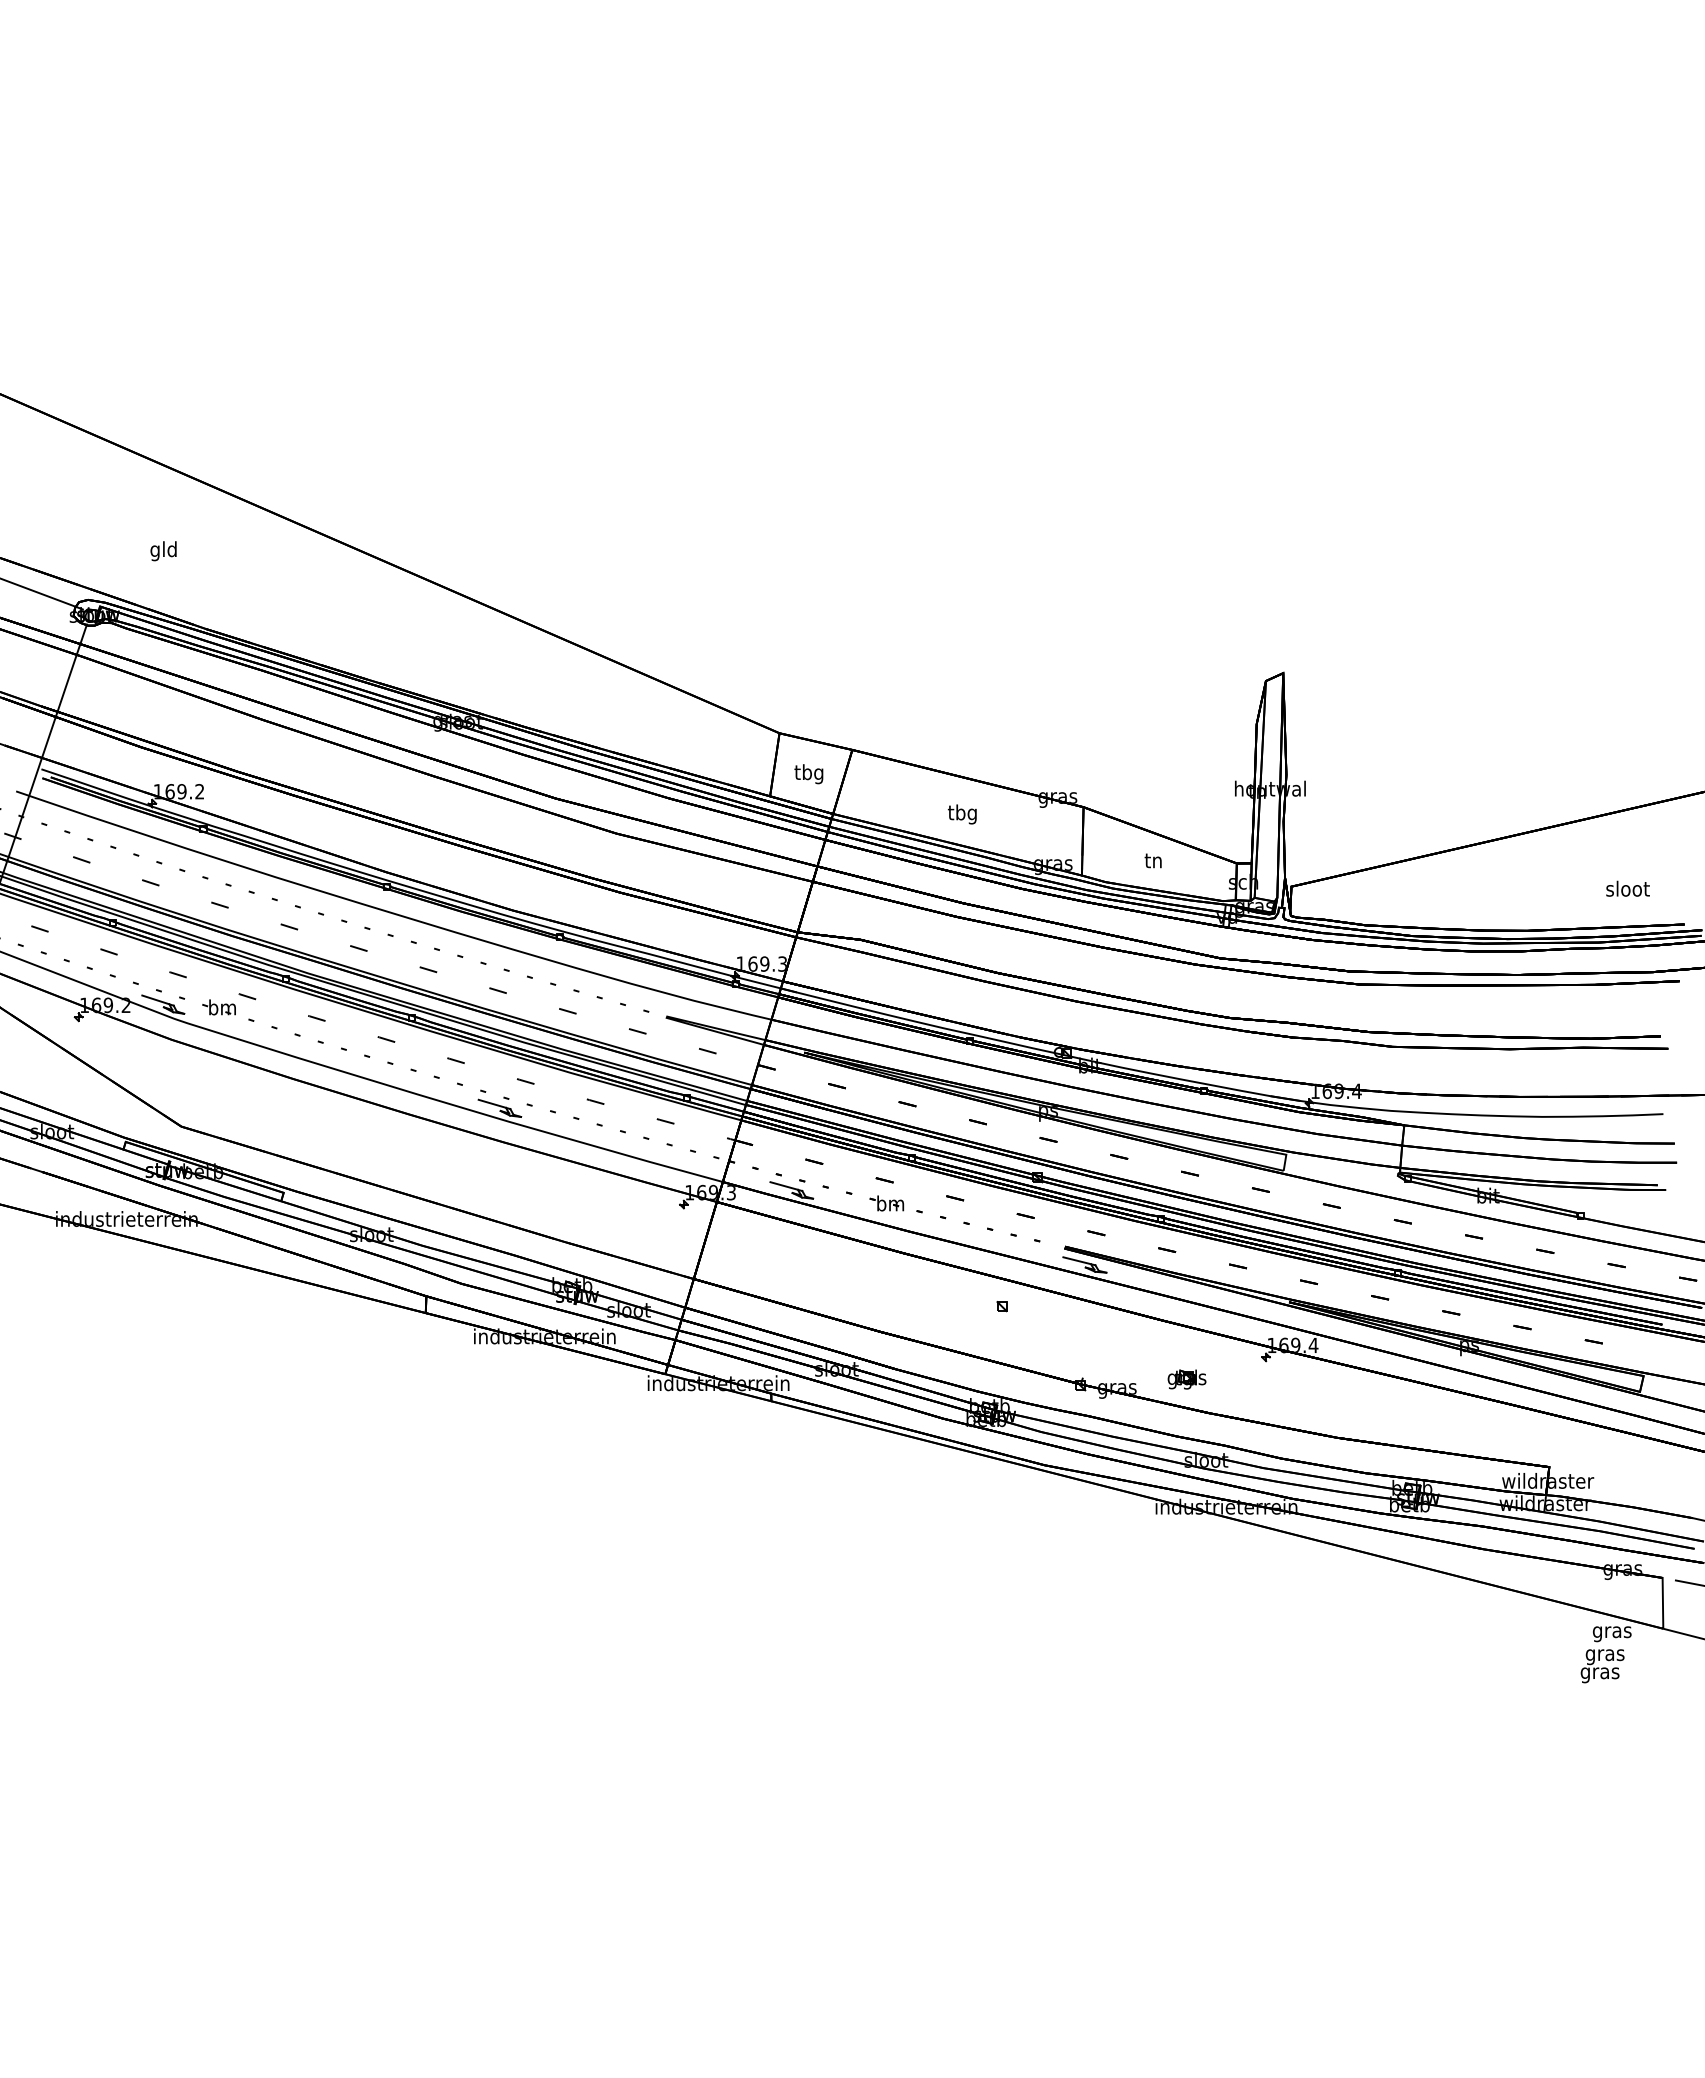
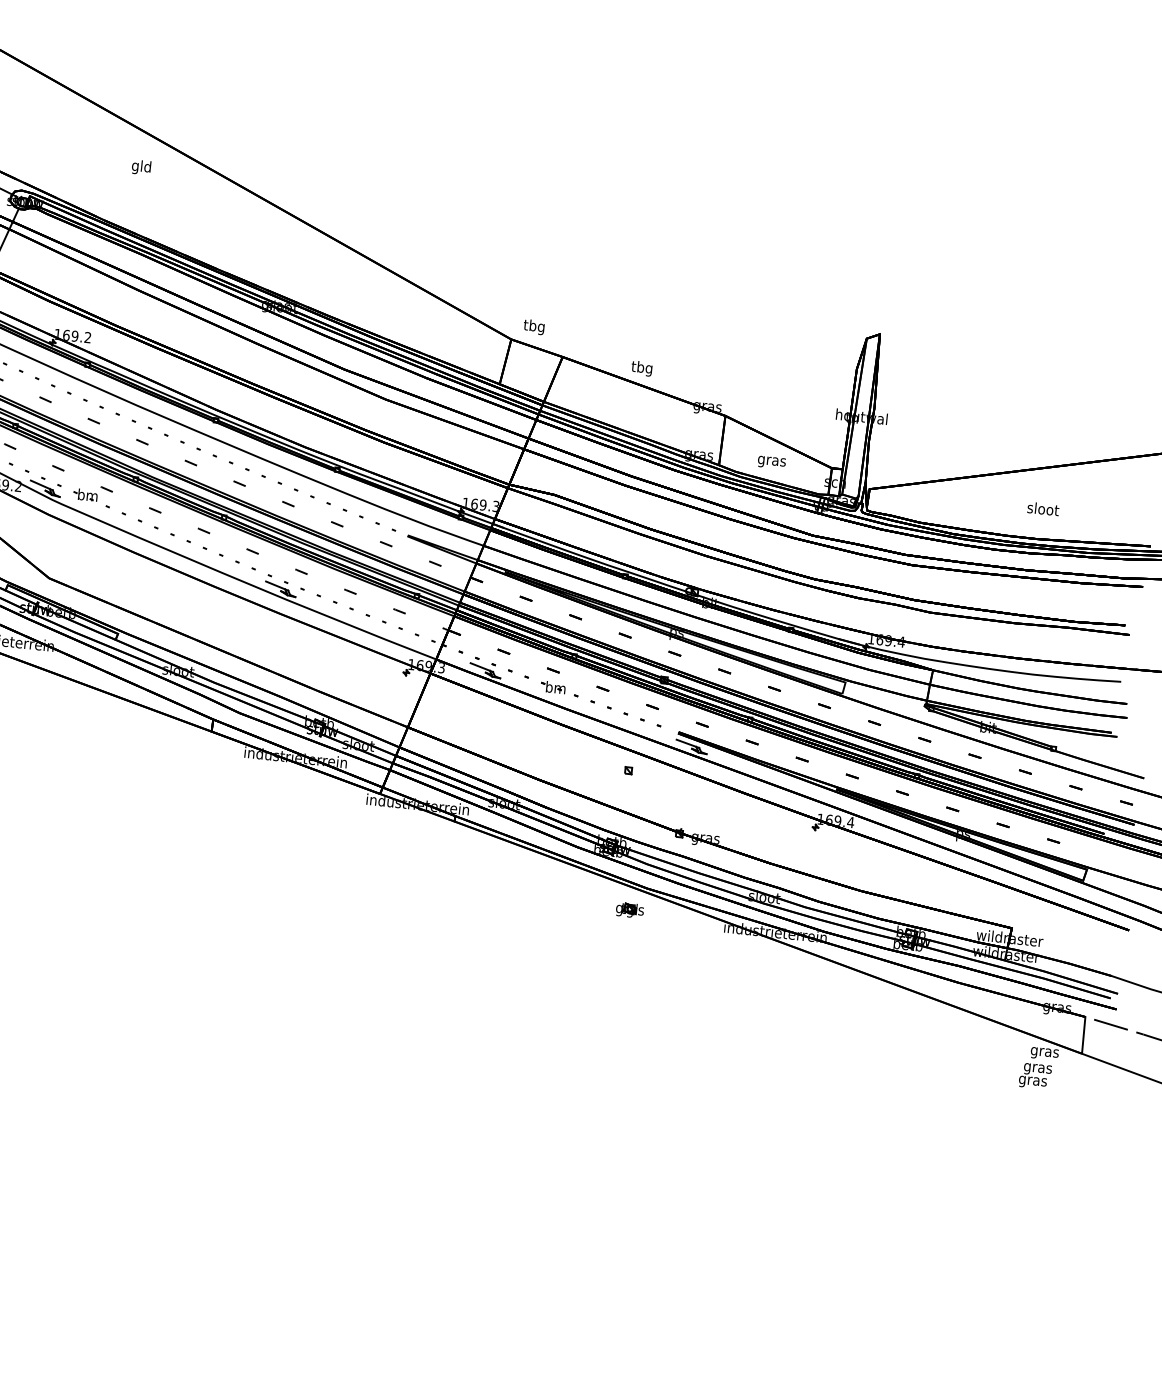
text: (163, 551) -> (141, 167), moved
text: (808, 774) -> (533, 327), moved
text: (961, 814) -> (641, 368), moved
text: (1153, 862) -> (771, 461), tn -> gras
text: (1627, 888) -> (1043, 508), moved
part: (1186, 1379) -> (629, 910), moved

